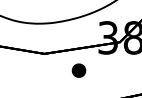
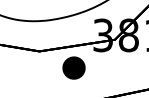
part: (78, 70) -> (73, 68), size x1.6

